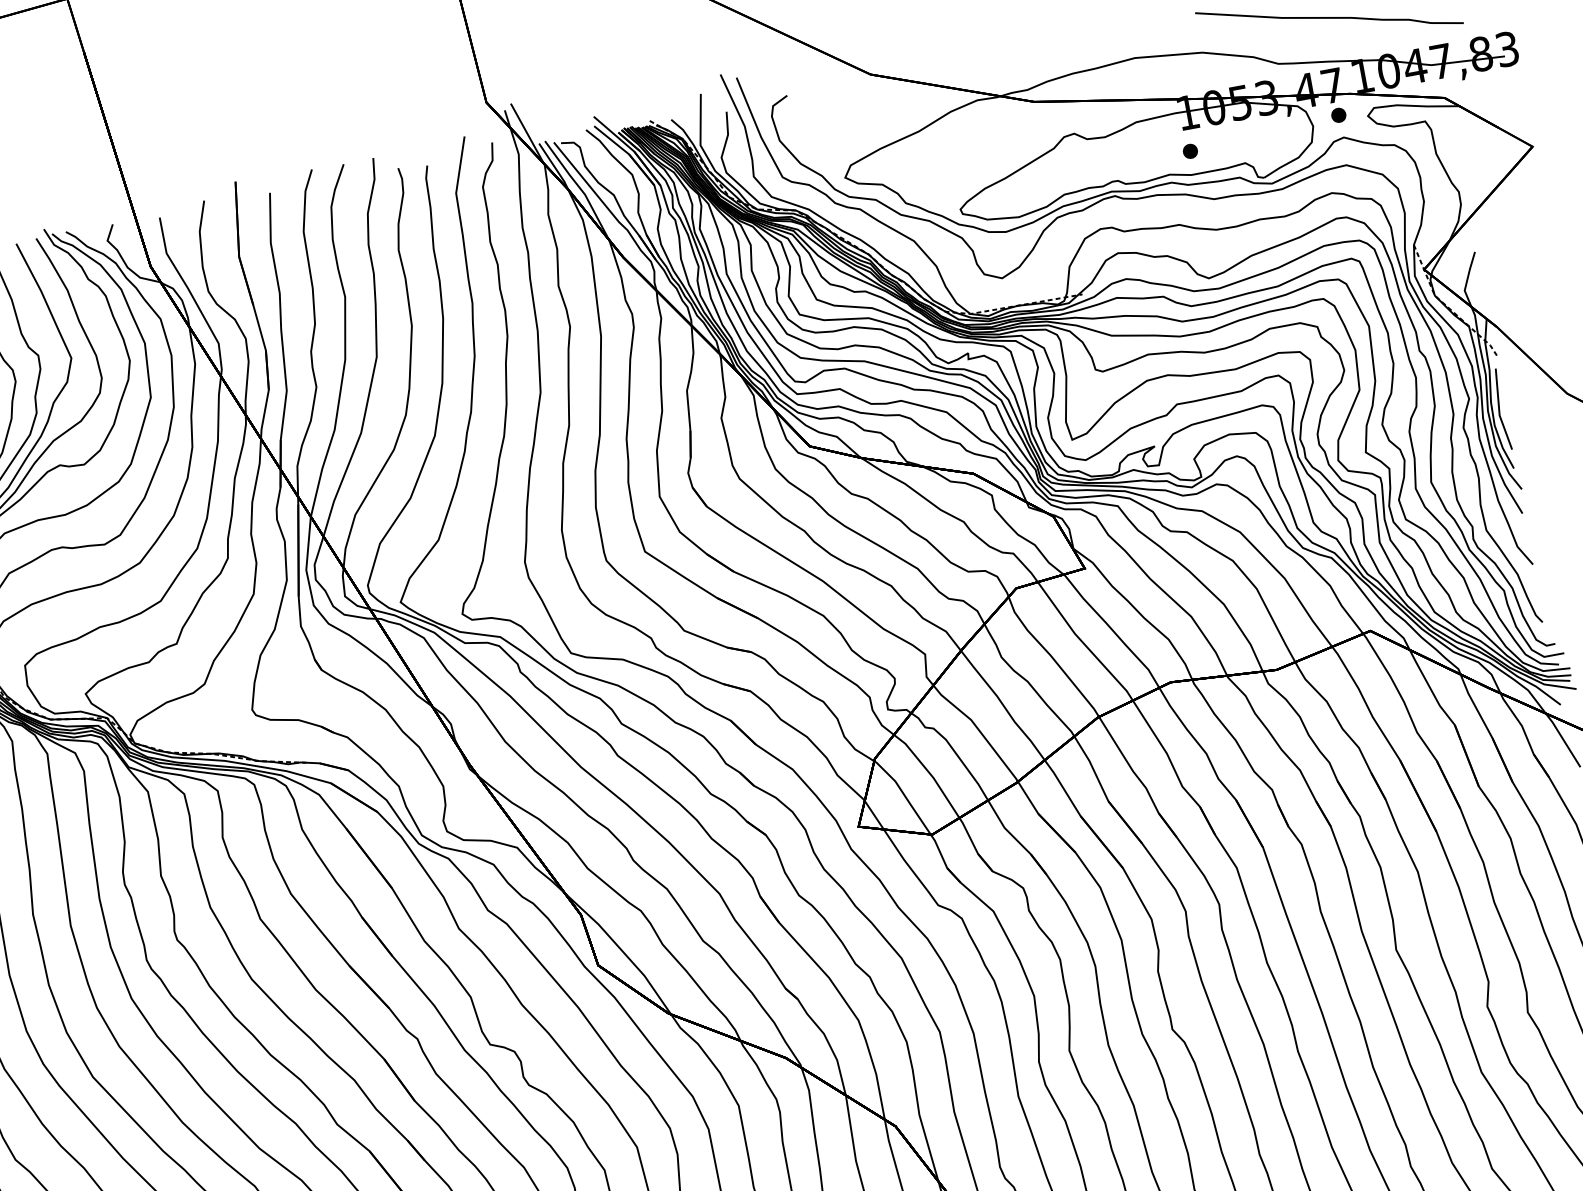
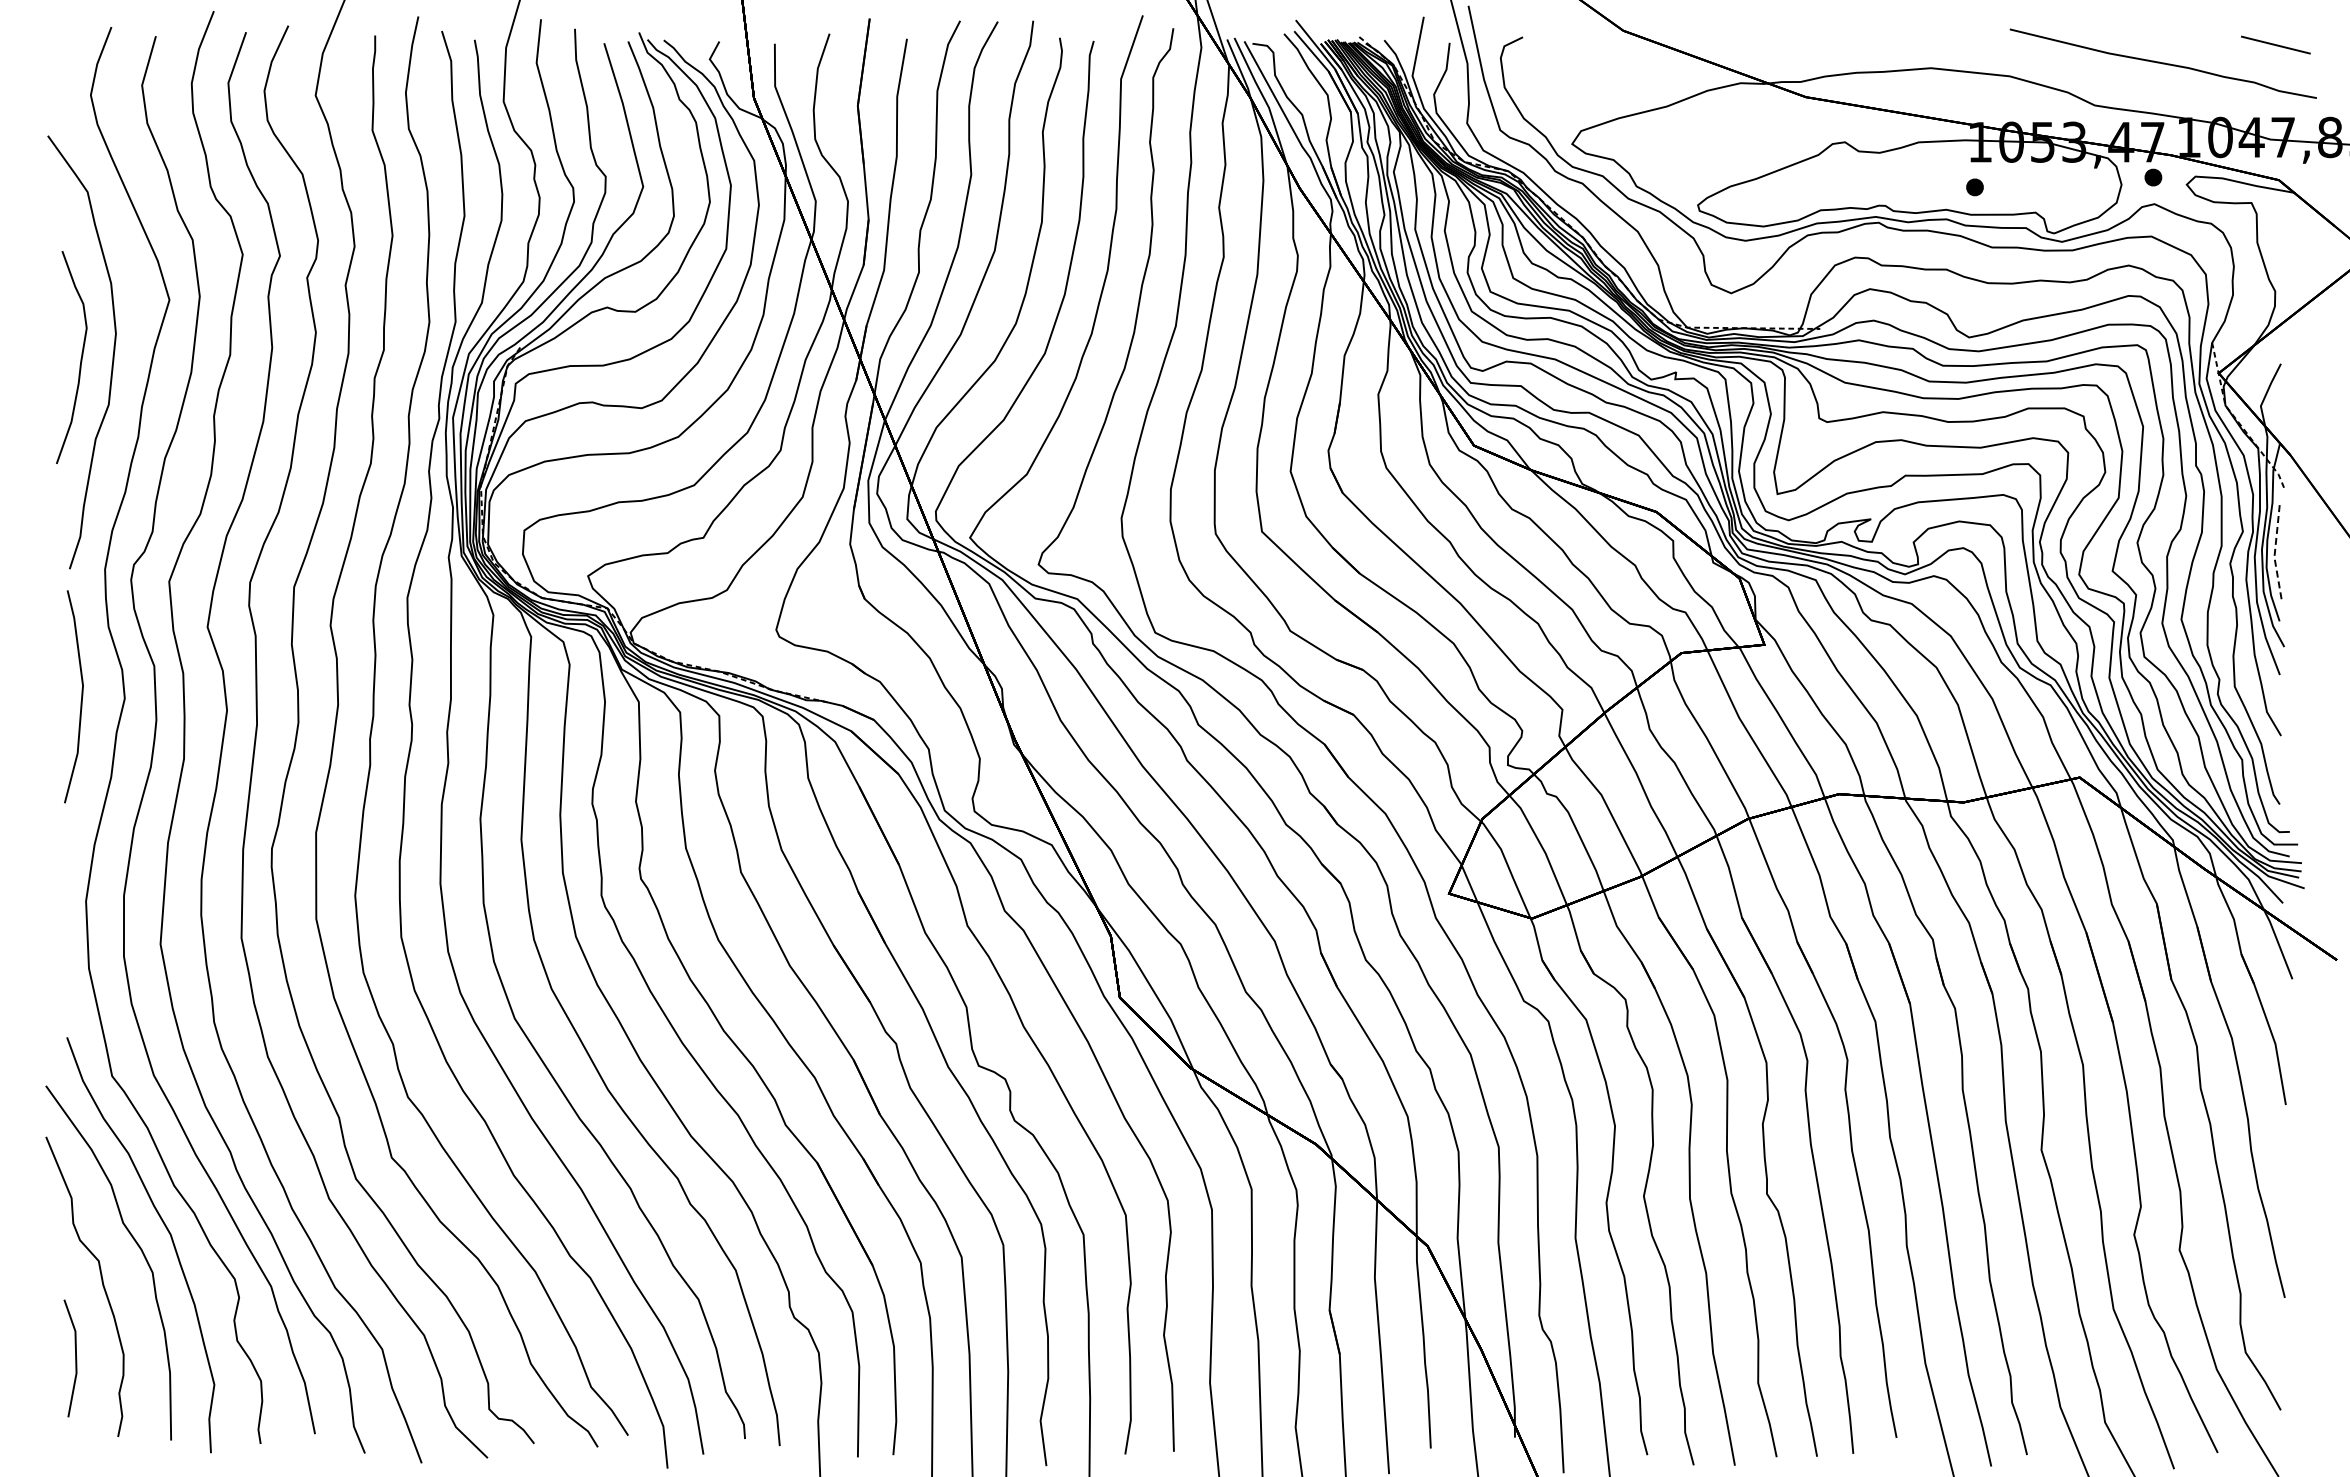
line: (1499, 410) -> (2275, 551), solid -> dashed

